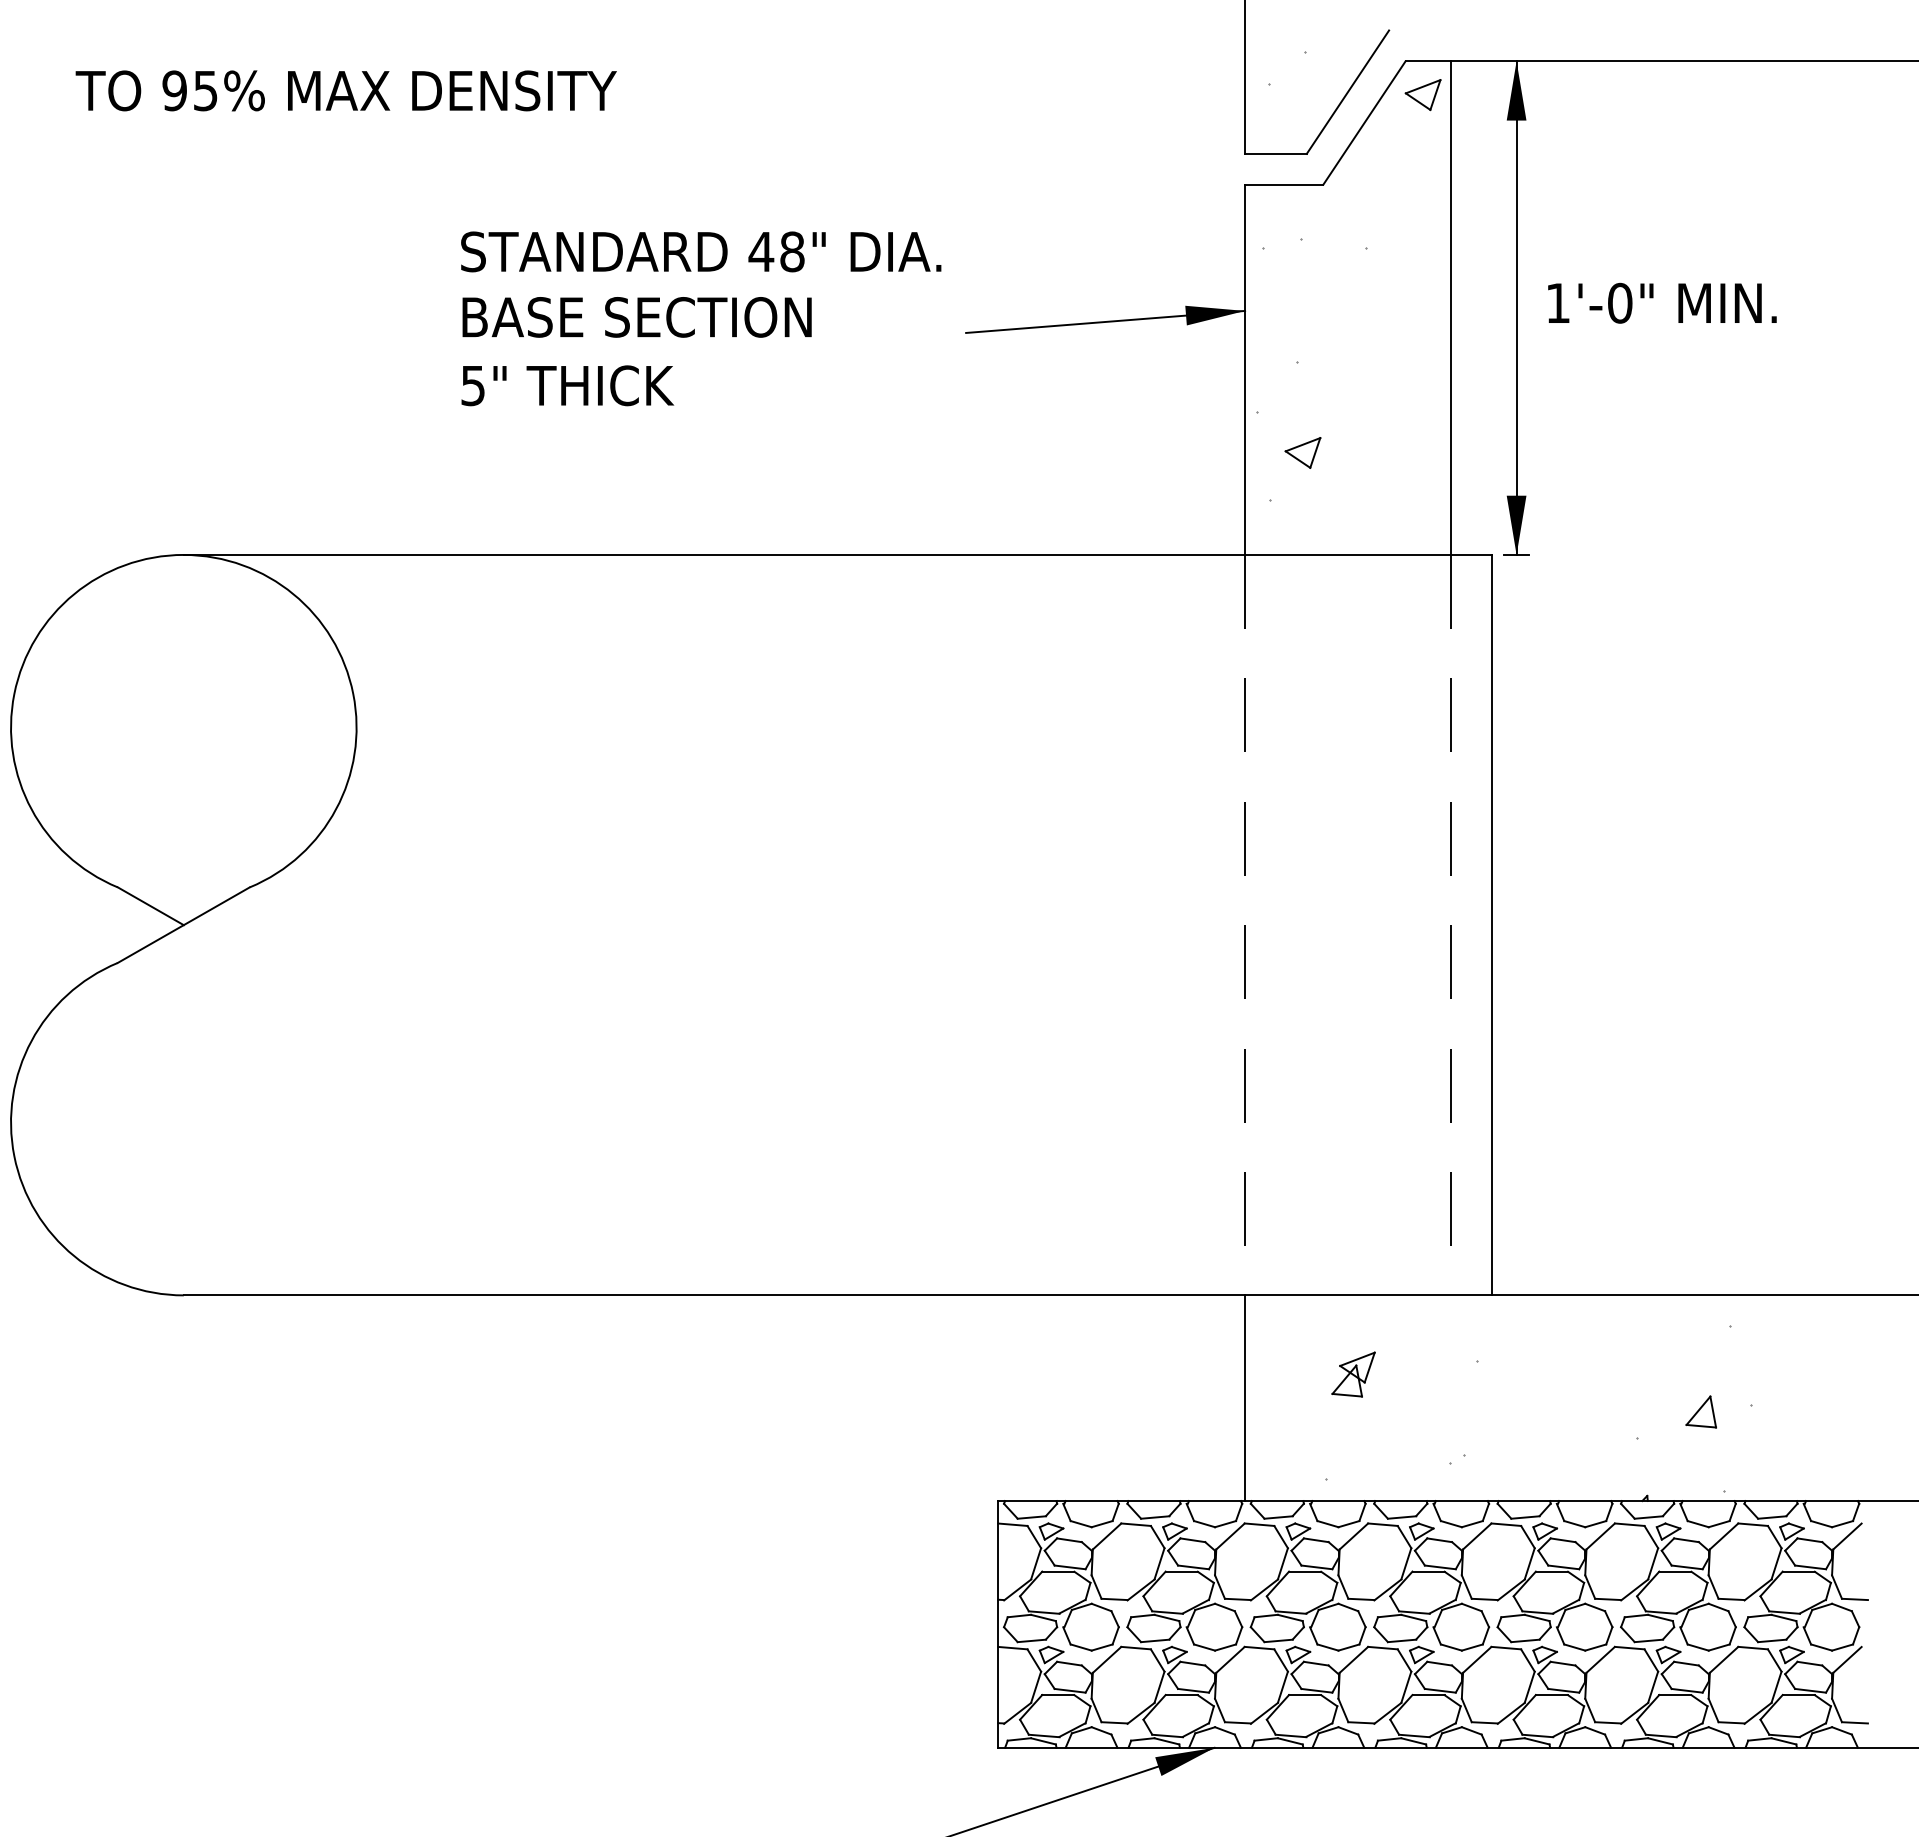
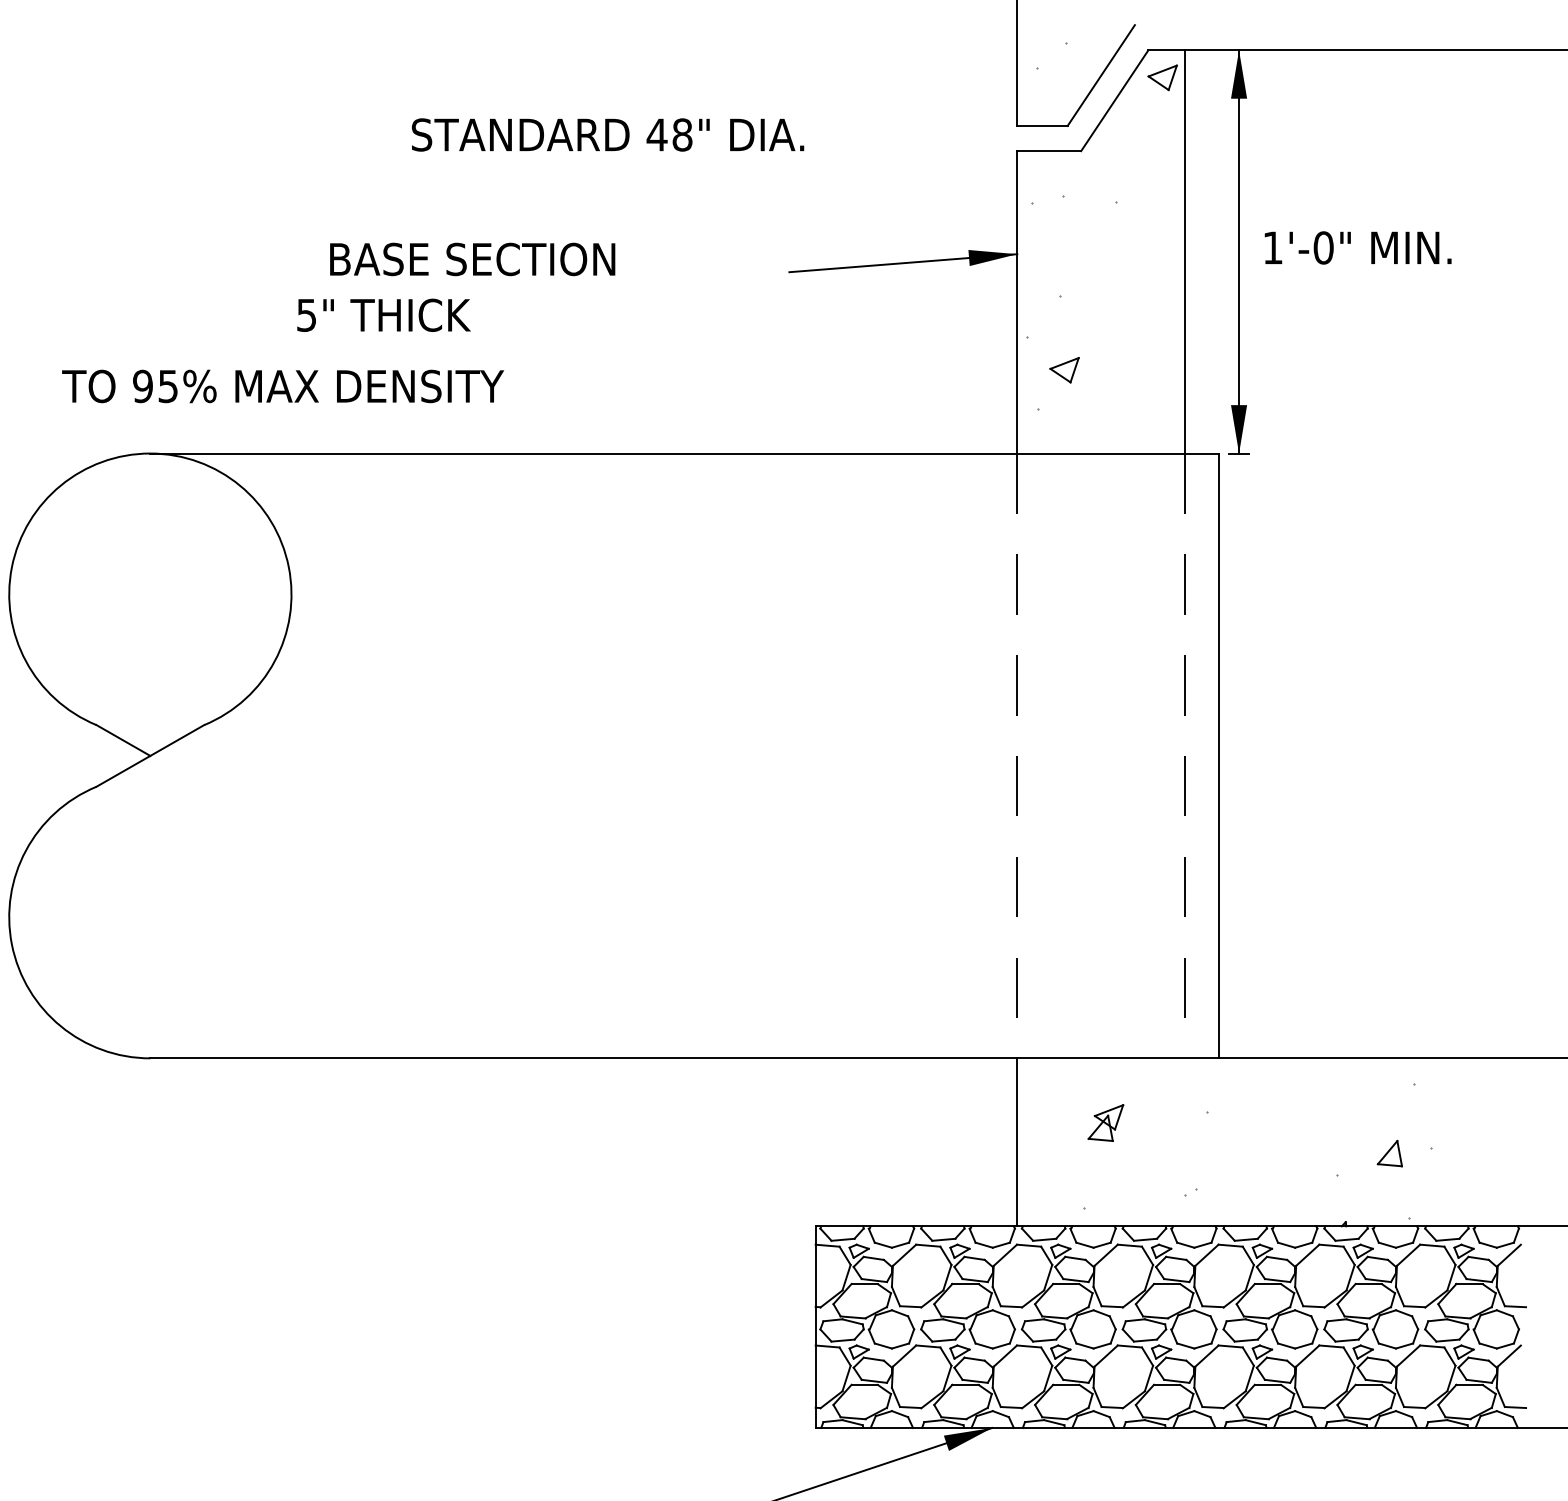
text: (345, 90) -> (282, 386), moved
text: (700, 251) -> (607, 134), moved
text: (636, 317) -> (472, 259), moved
text: (567, 384) -> (383, 314), moved

